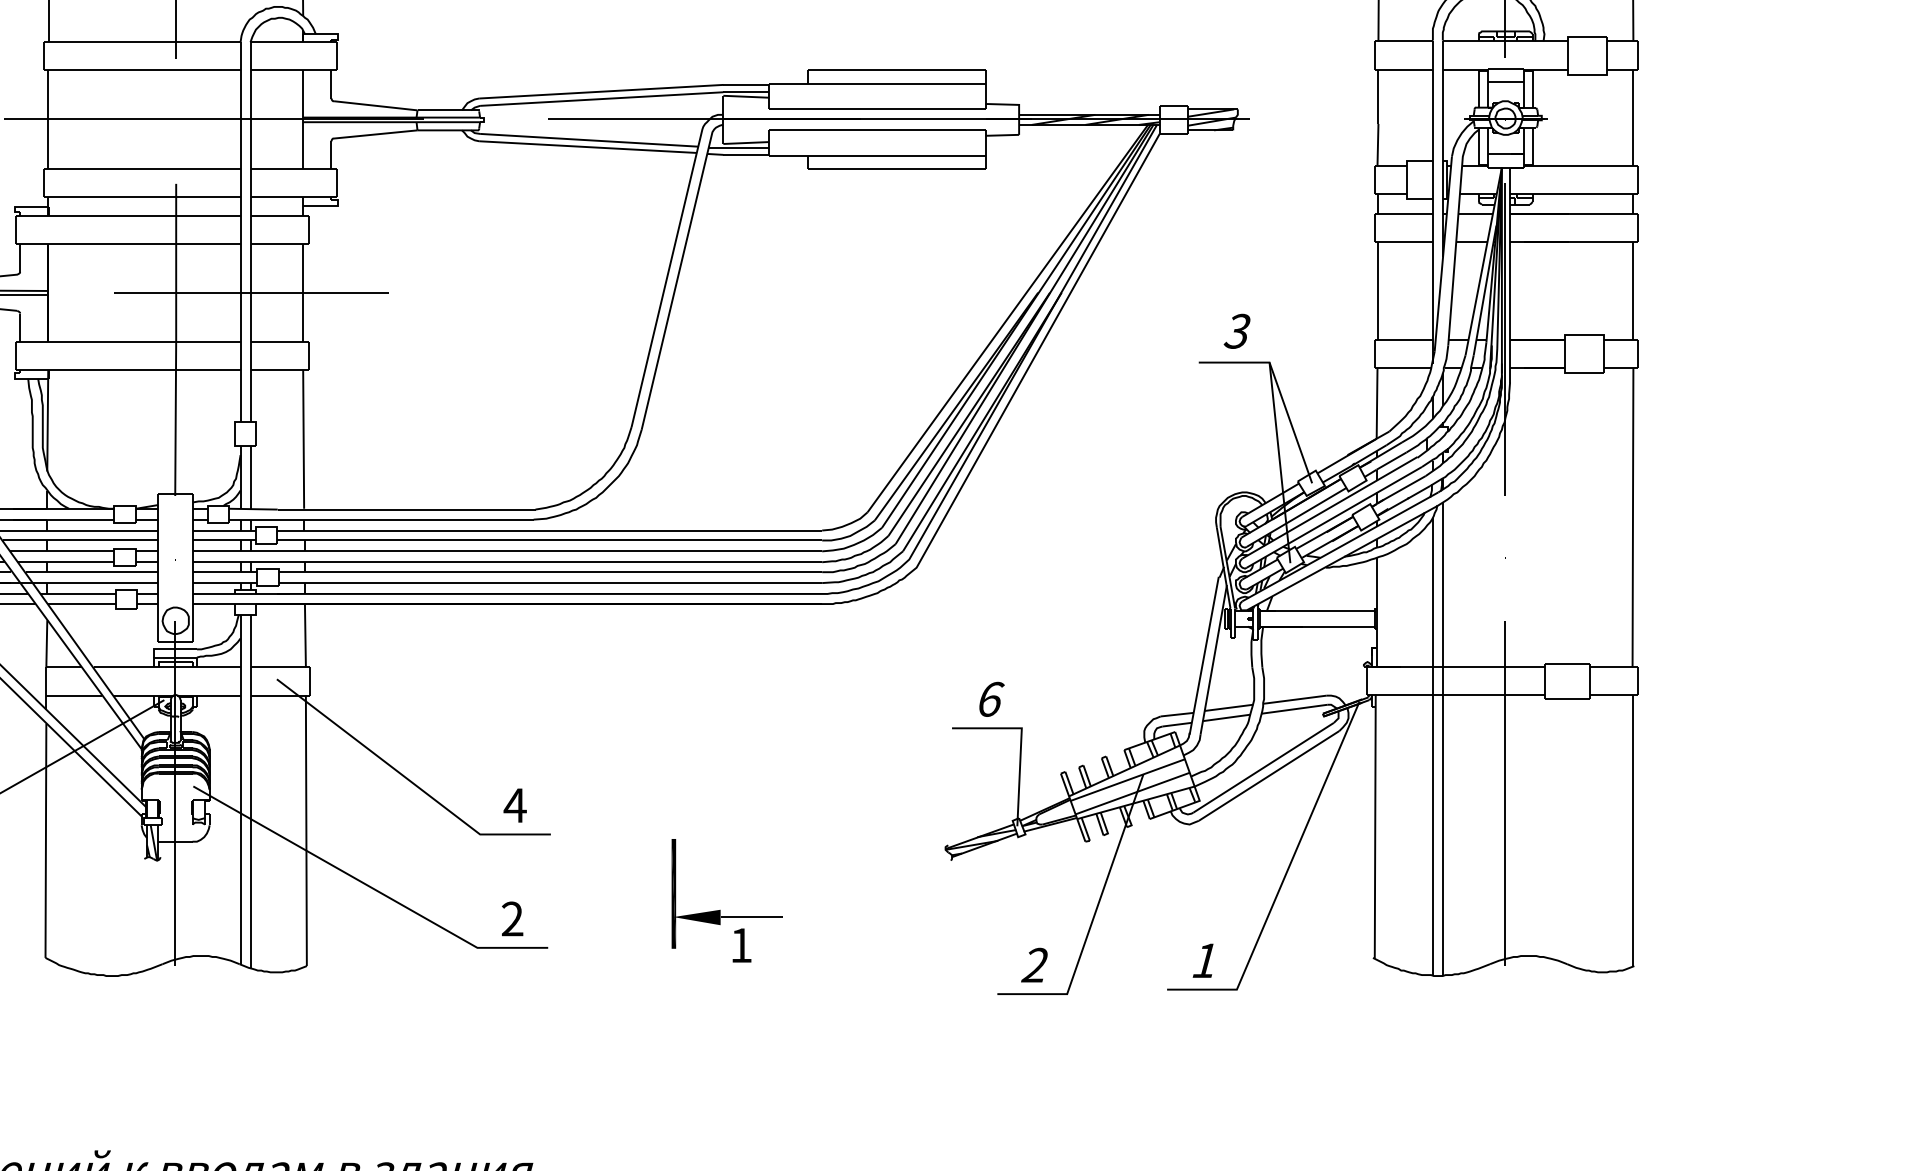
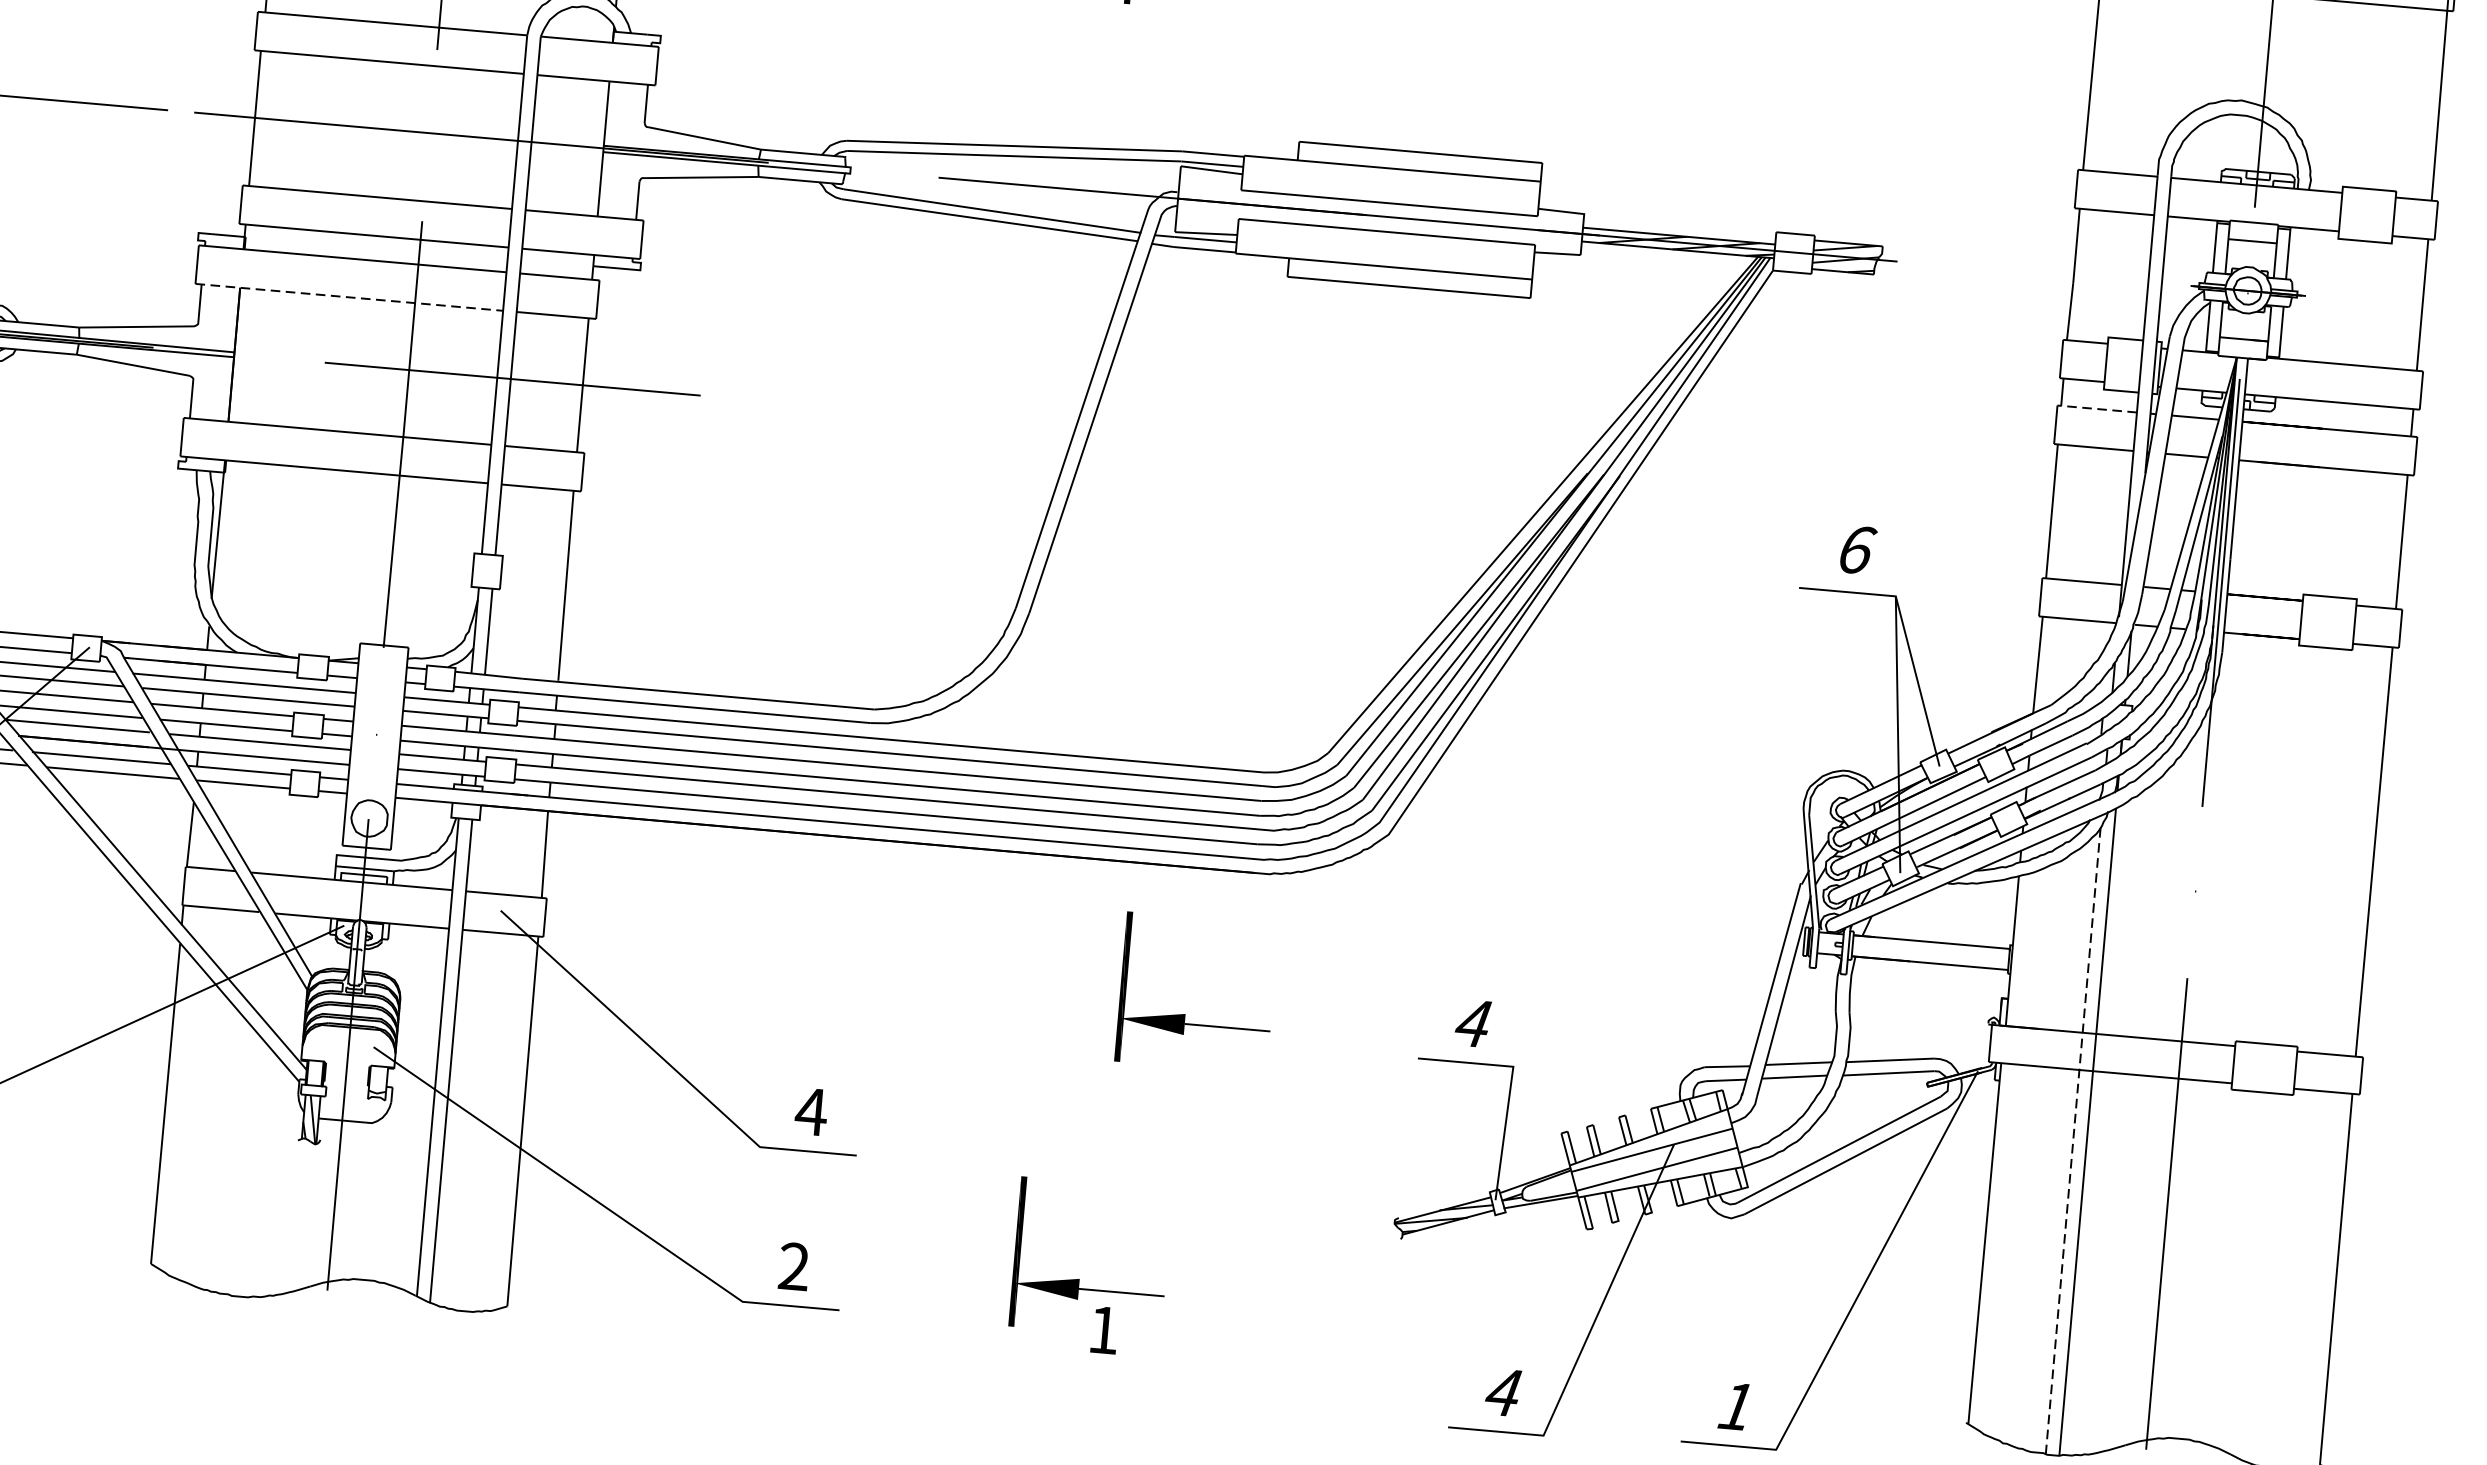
line: (1403, 213) -> (2096, 408), solid -> dashed
line: (128, 243) -> (349, 297), solid -> dashed
text: (1237, 330) -> (1855, 548), 3 -> 6
text: (990, 698) -> (1474, 1022), 6 -> 4
part: (780, 710) -> (1185, 1013), added
line: (1432, 747) -> (2072, 1142), solid -> dashed
text: (1034, 964) -> (1502, 1391), 2 -> 4

